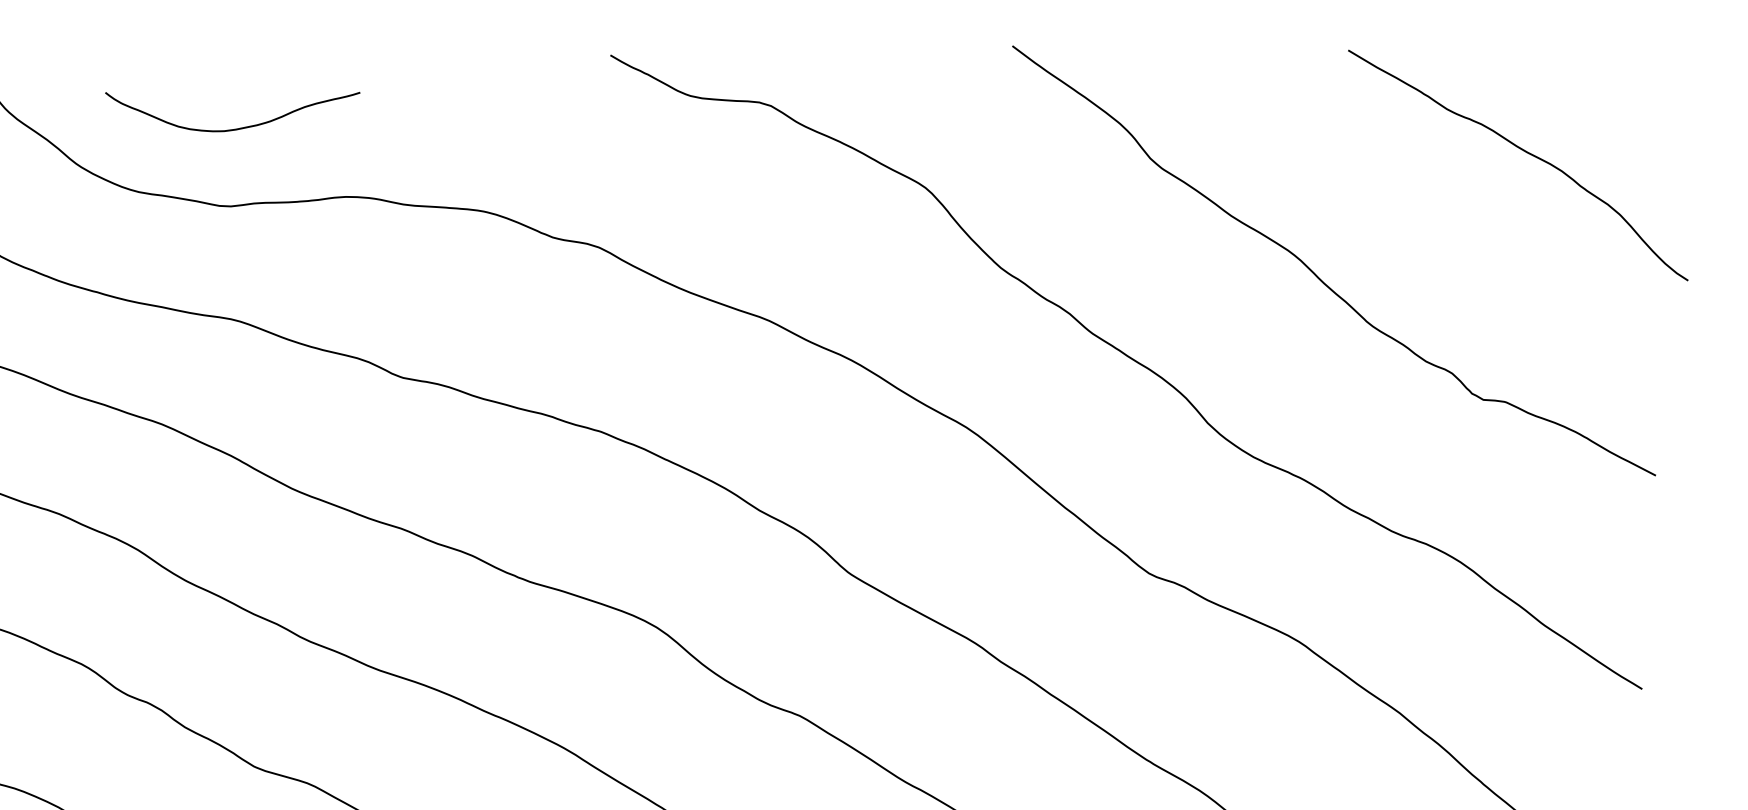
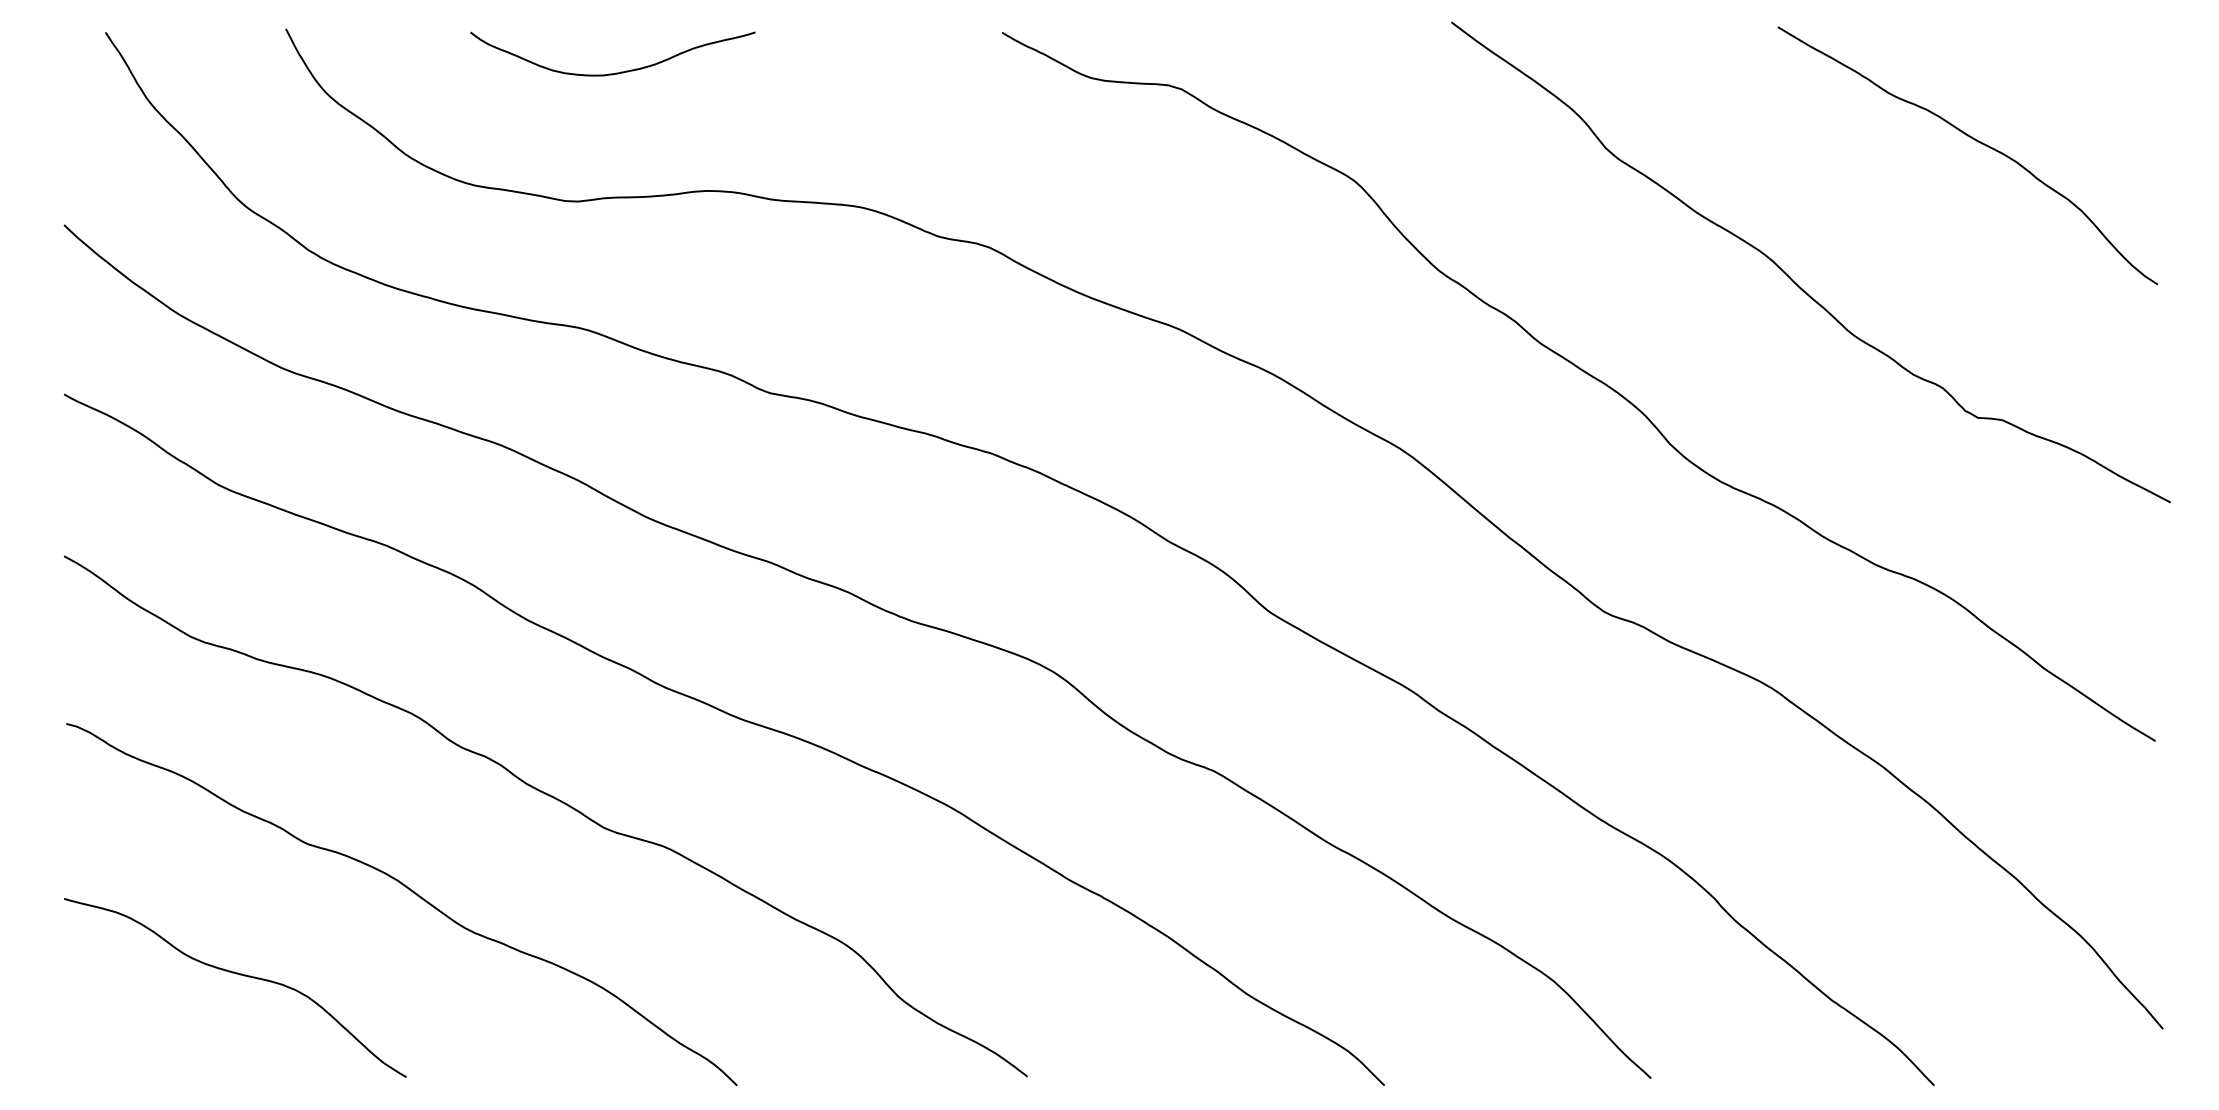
curve: (235, 128) -> (616, 72), moved
curve: (1524, 151) -> (1974, 140), moved

